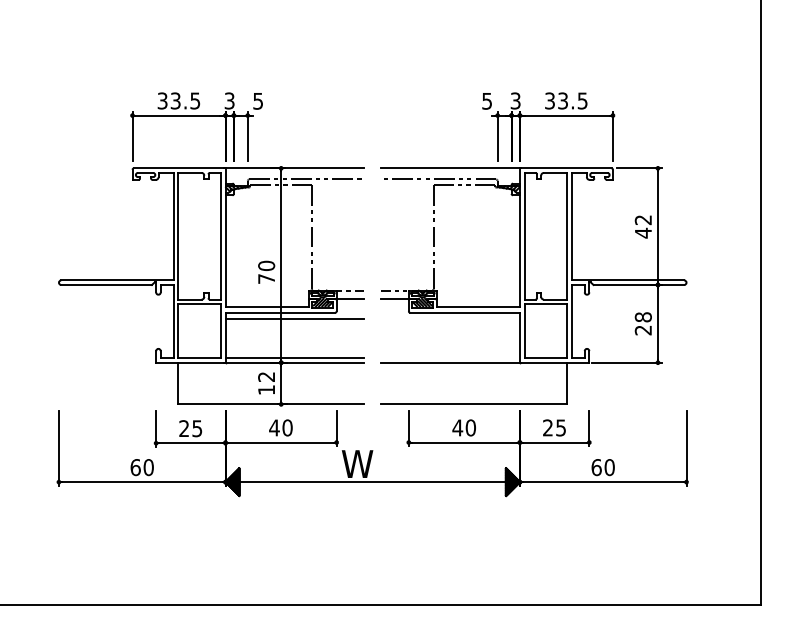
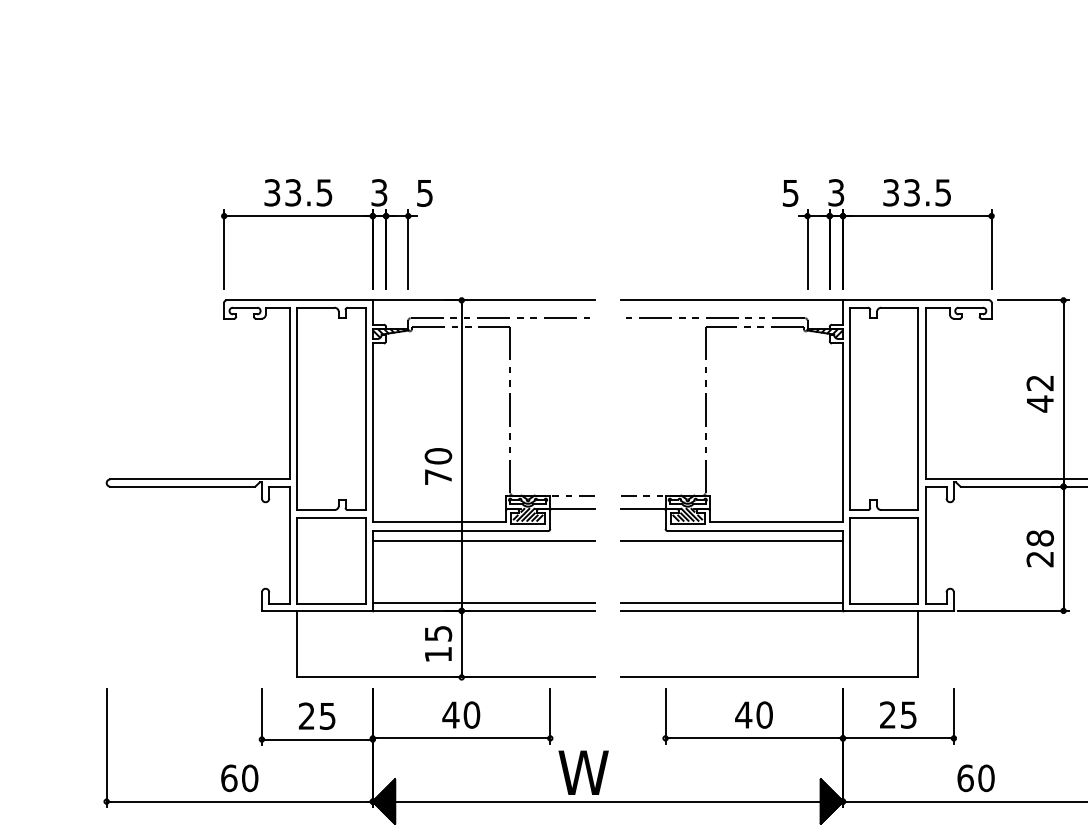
line: (450, 319) -> (732, 541), added
line: (450, 357) -> (732, 602), added
text: (266, 376) -> (438, 632), 12 -> 15

